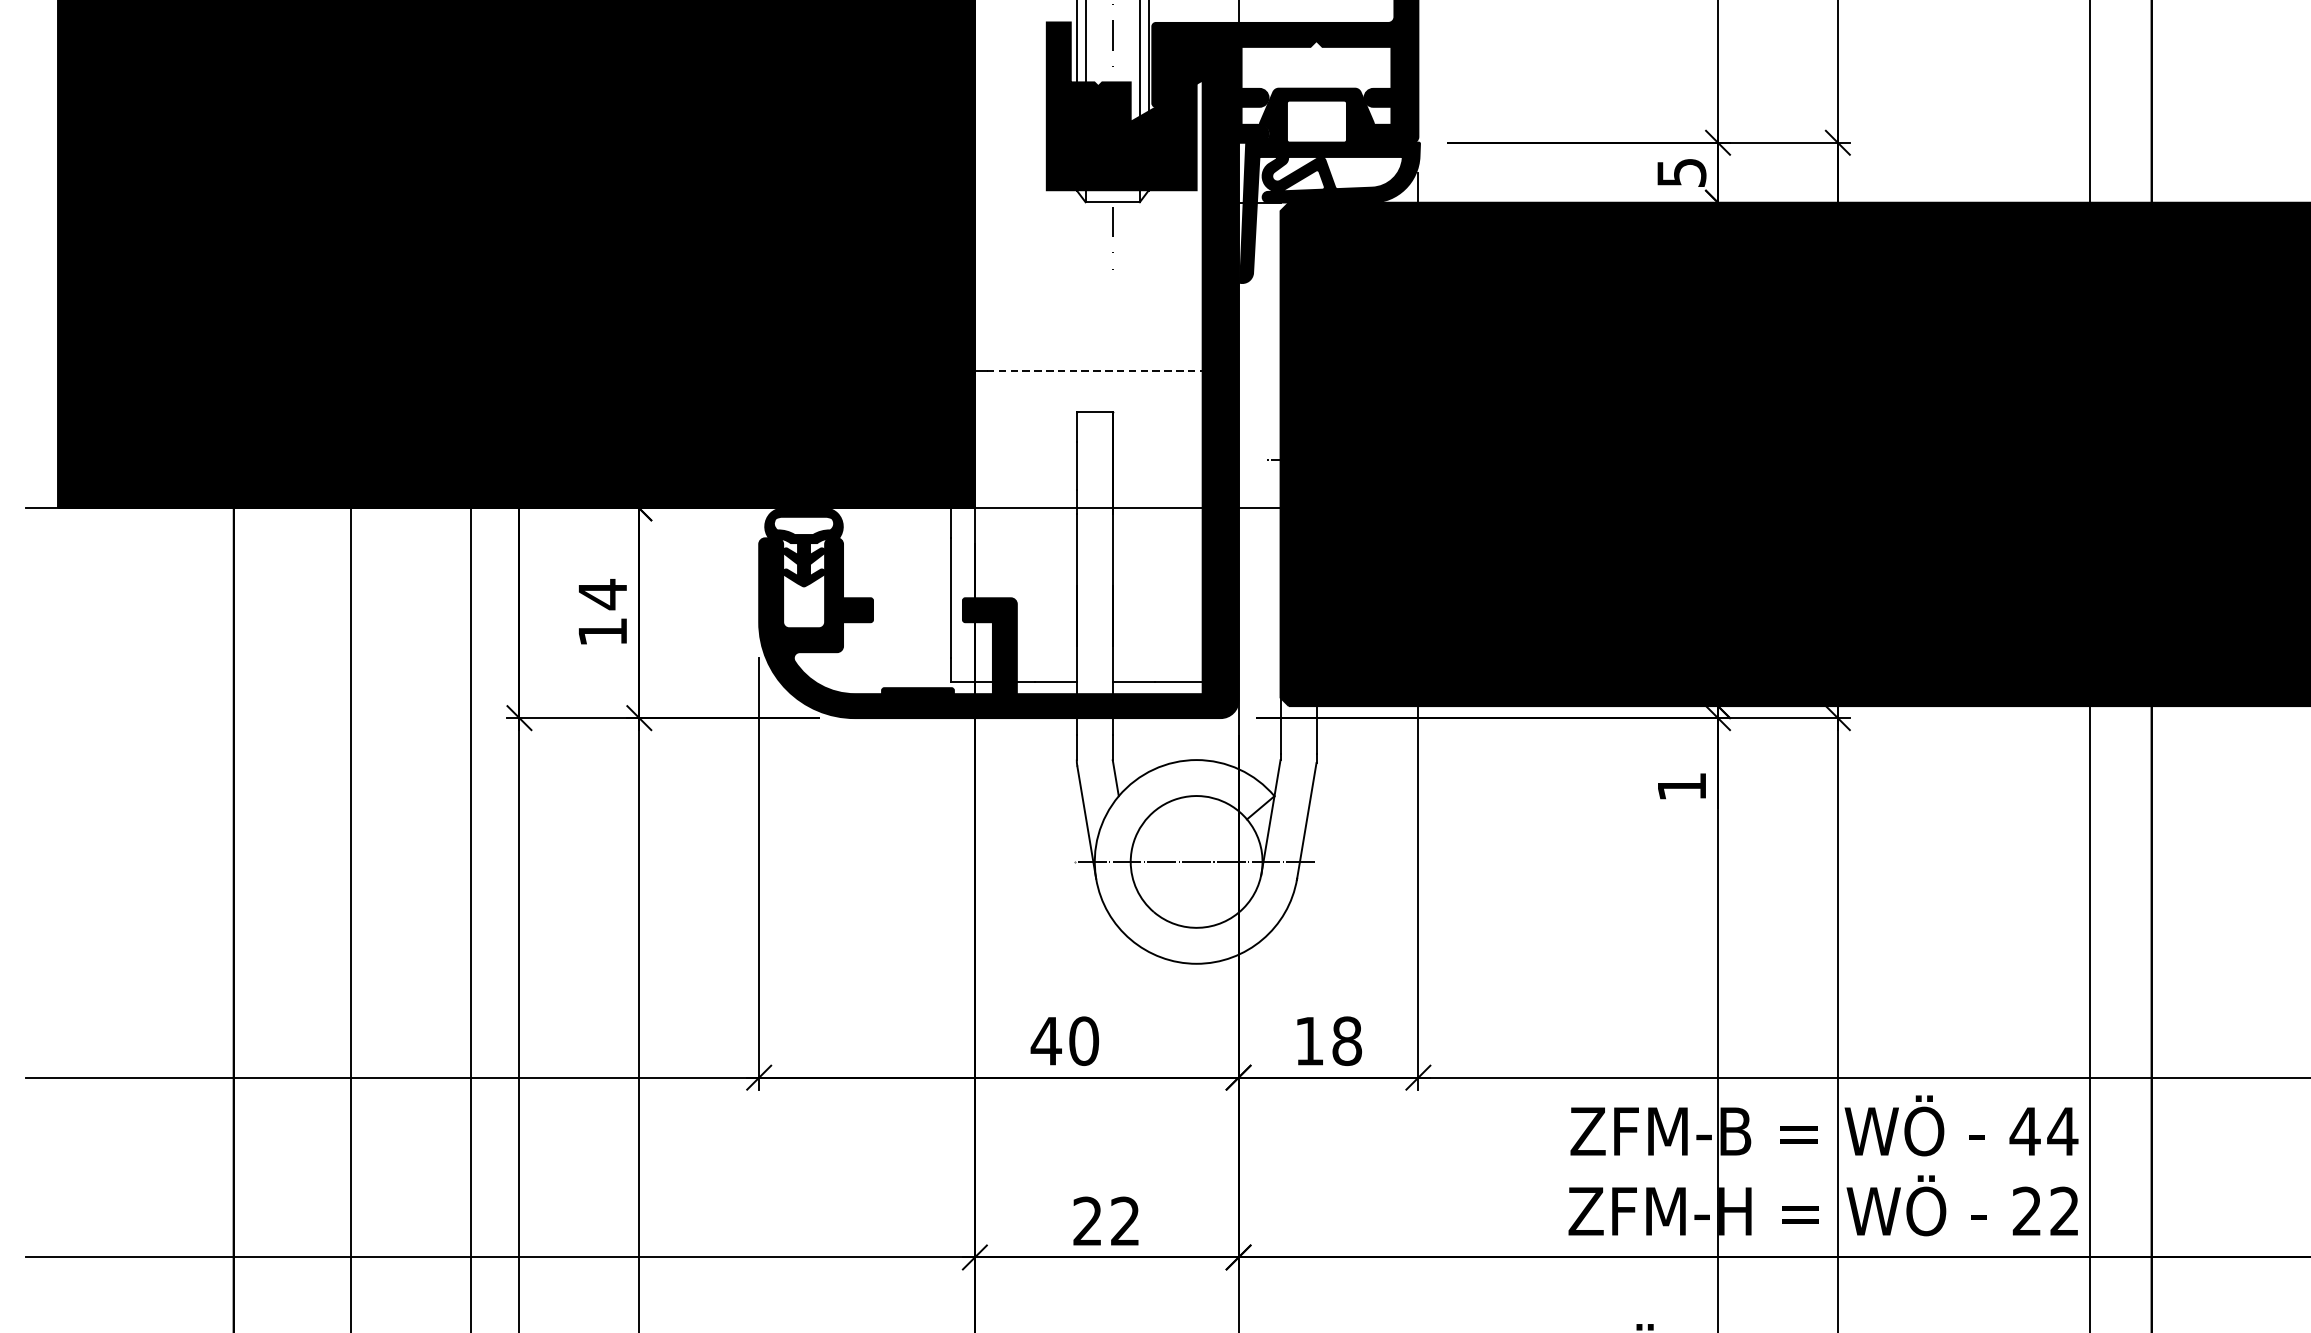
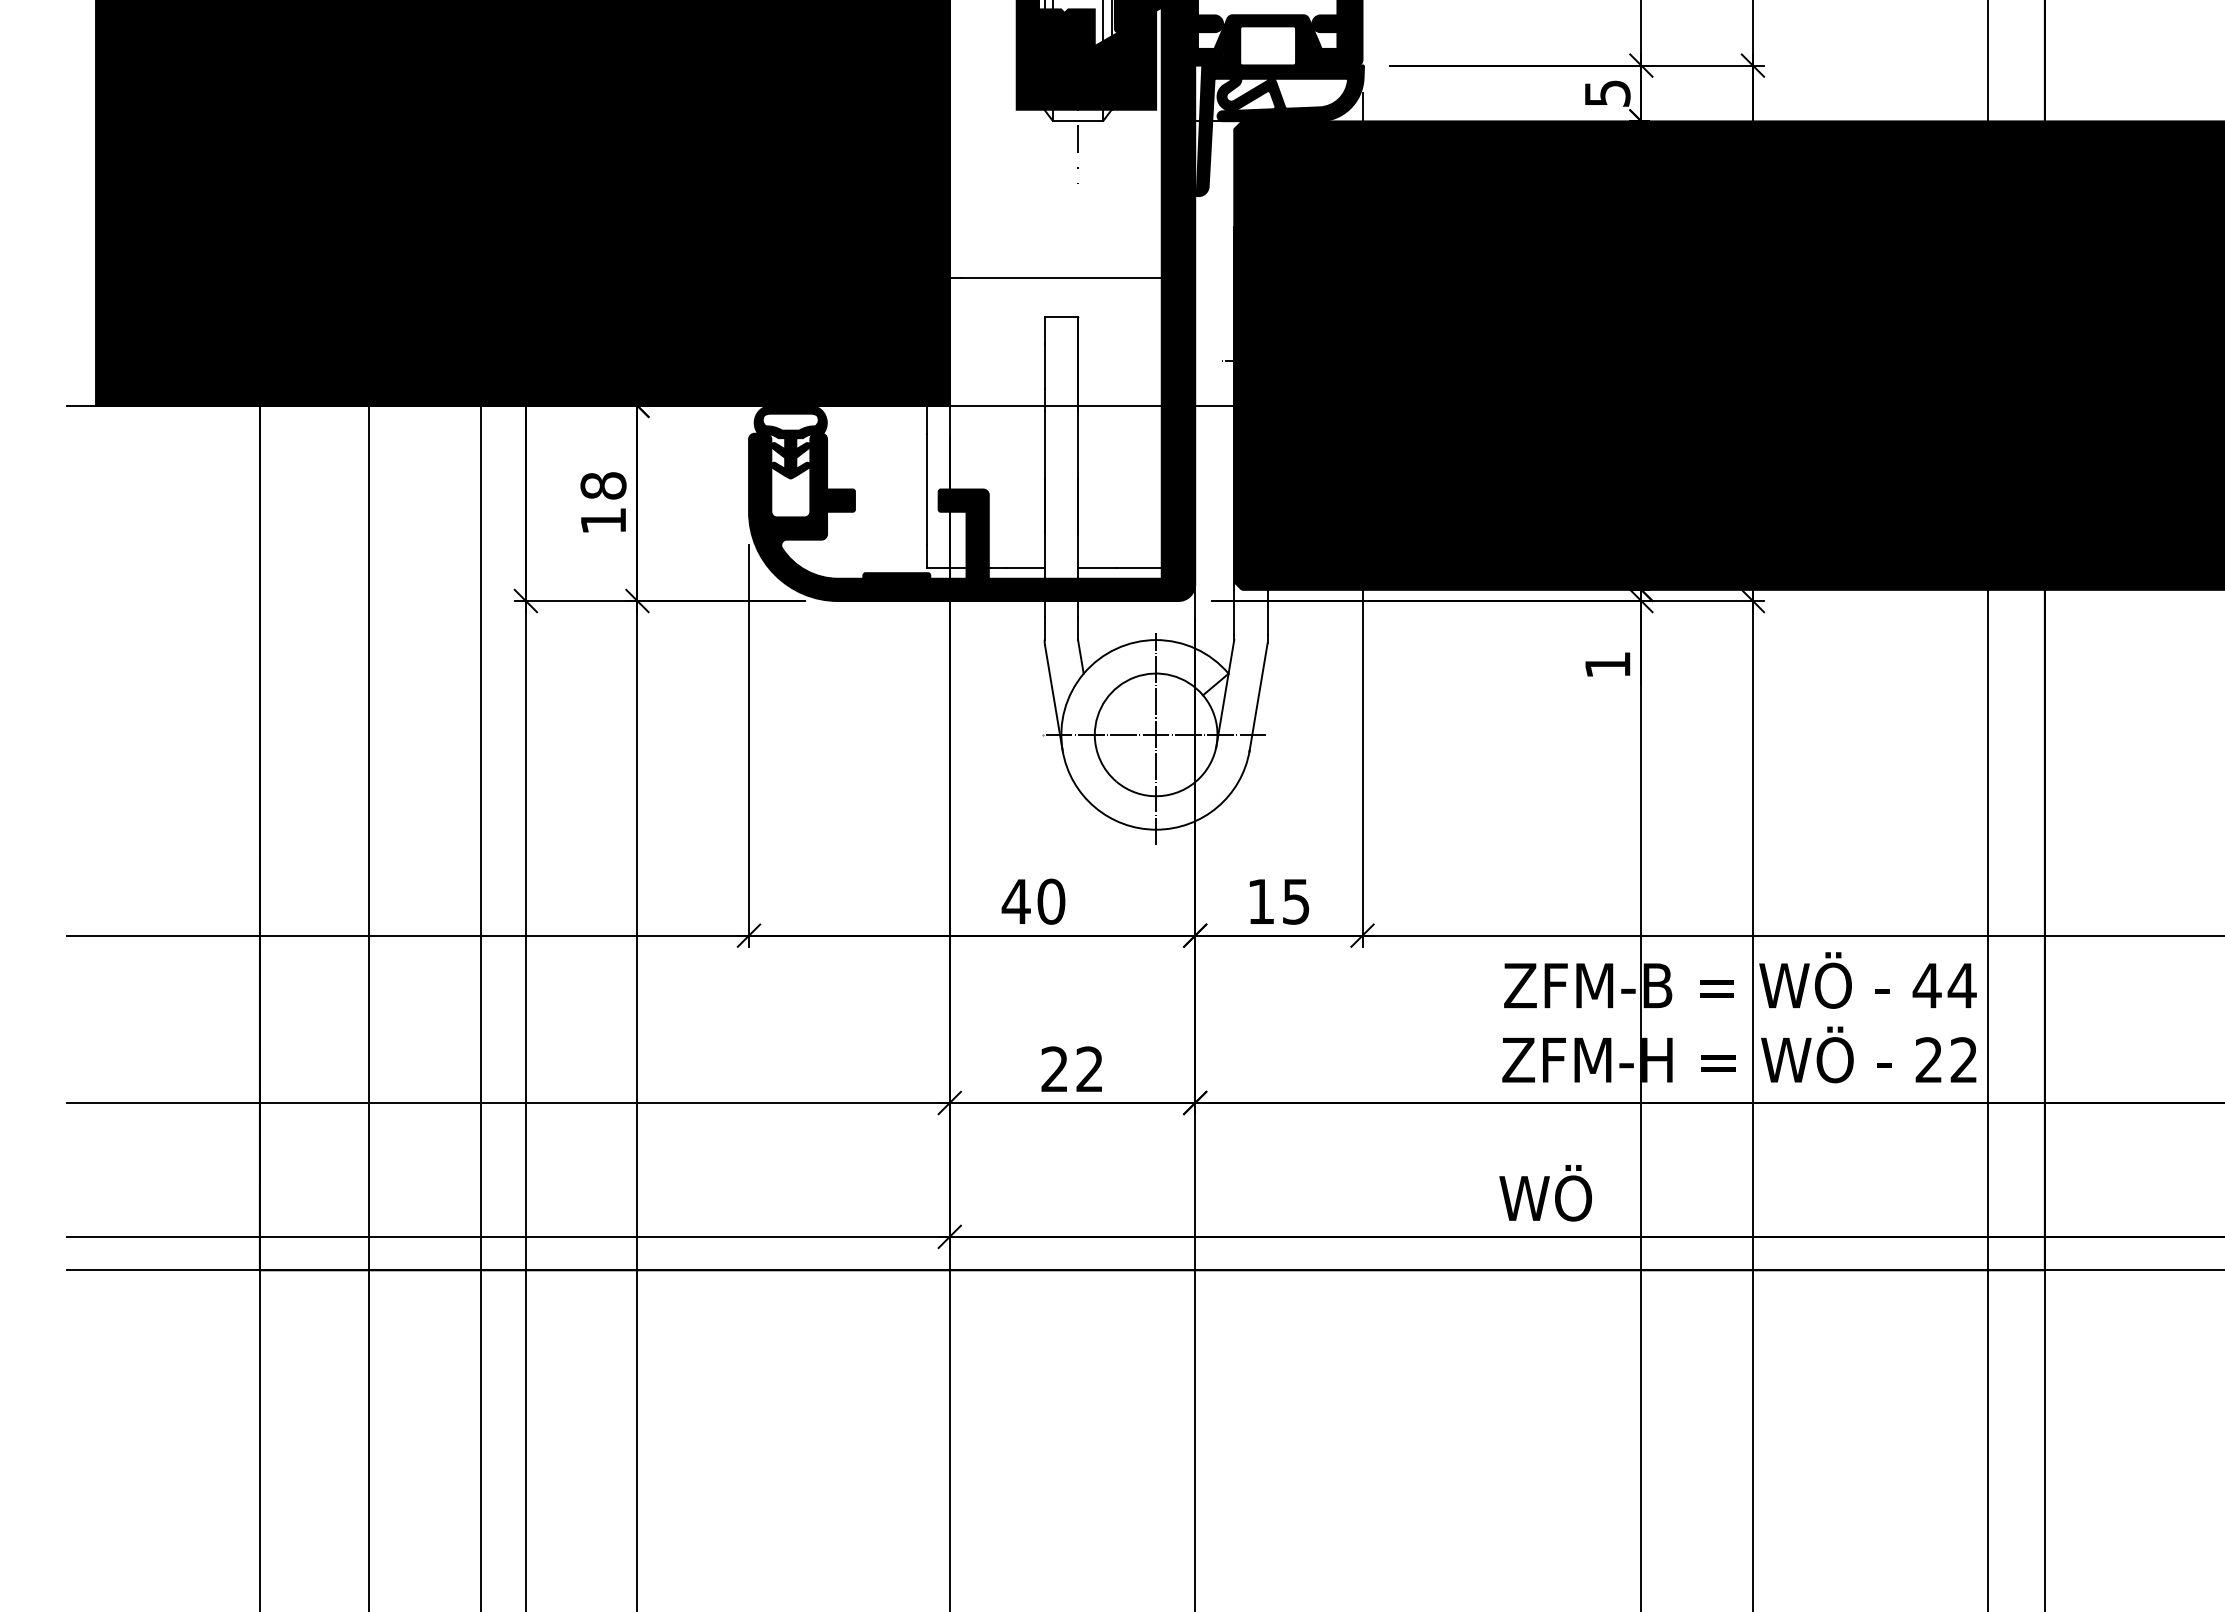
line: (1094, 370) -> (1061, 277), dashed -> solid
text: (602, 593) -> (603, 485), 14 -> 18
line: (1197, 865) -> (1156, 738), added
text: (1347, 1040) -> (1296, 901), 18 -> 15

